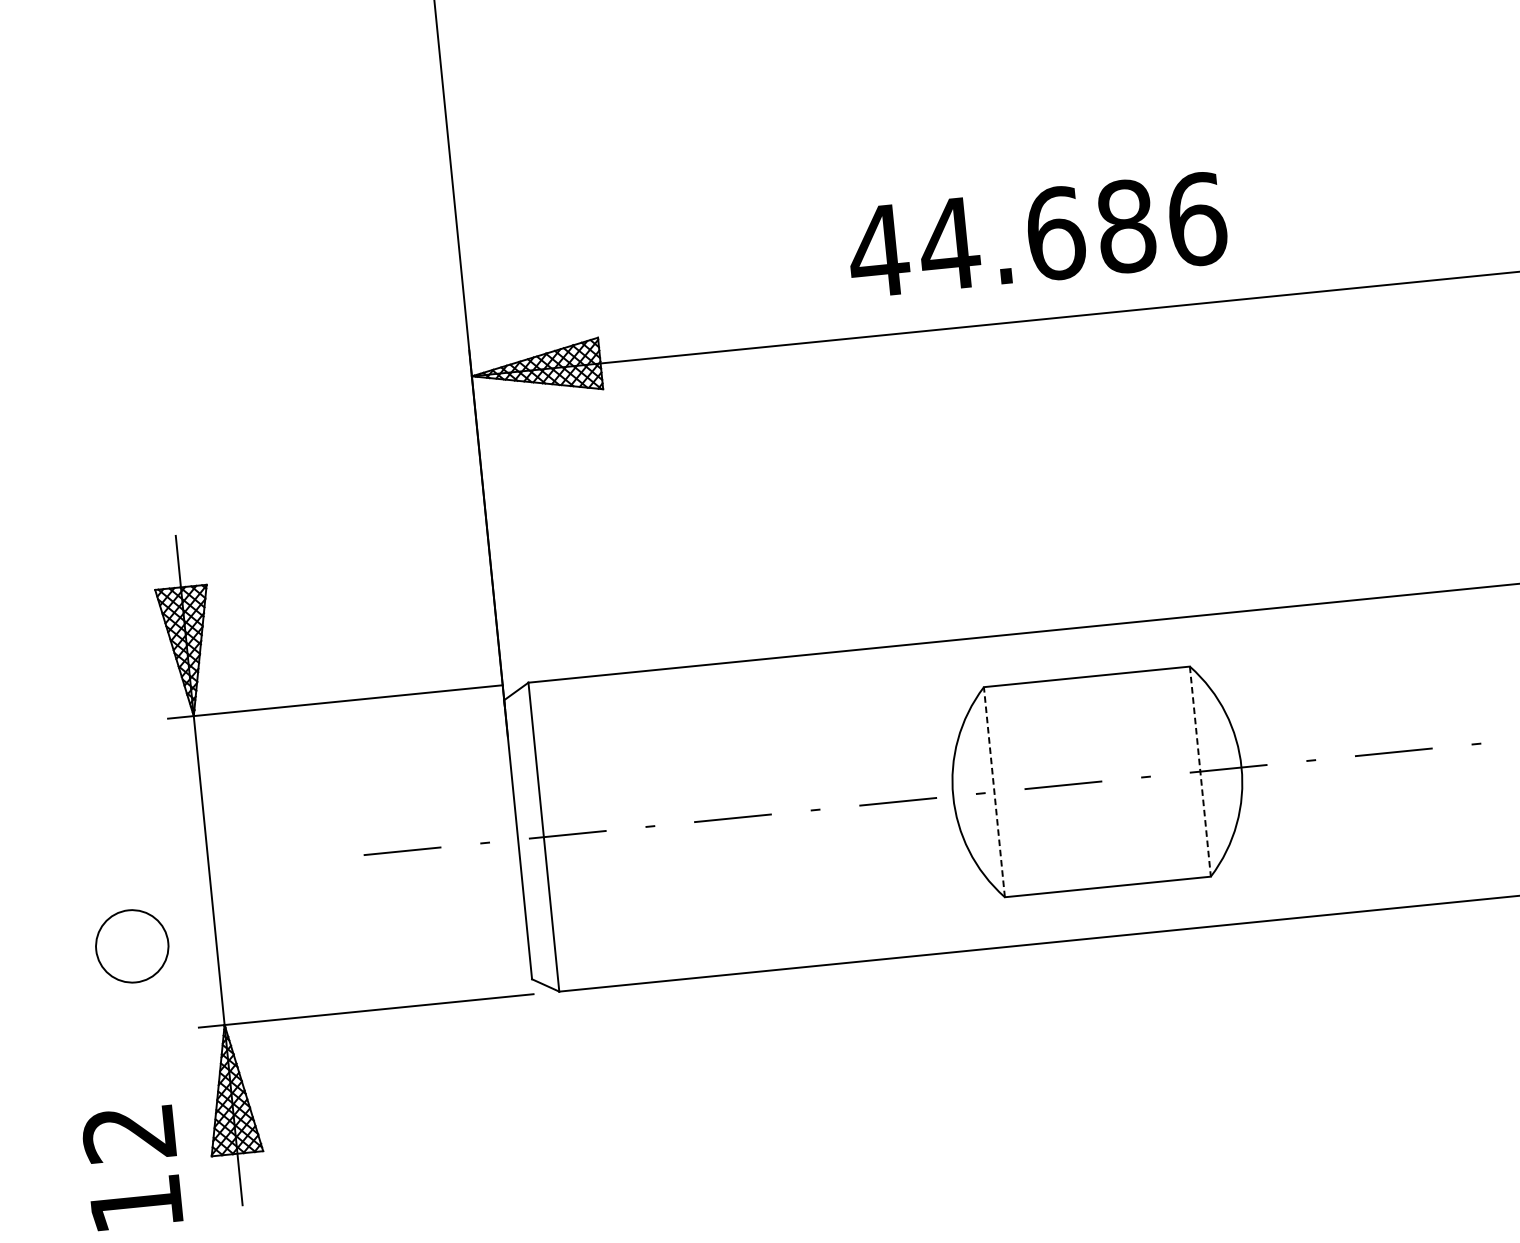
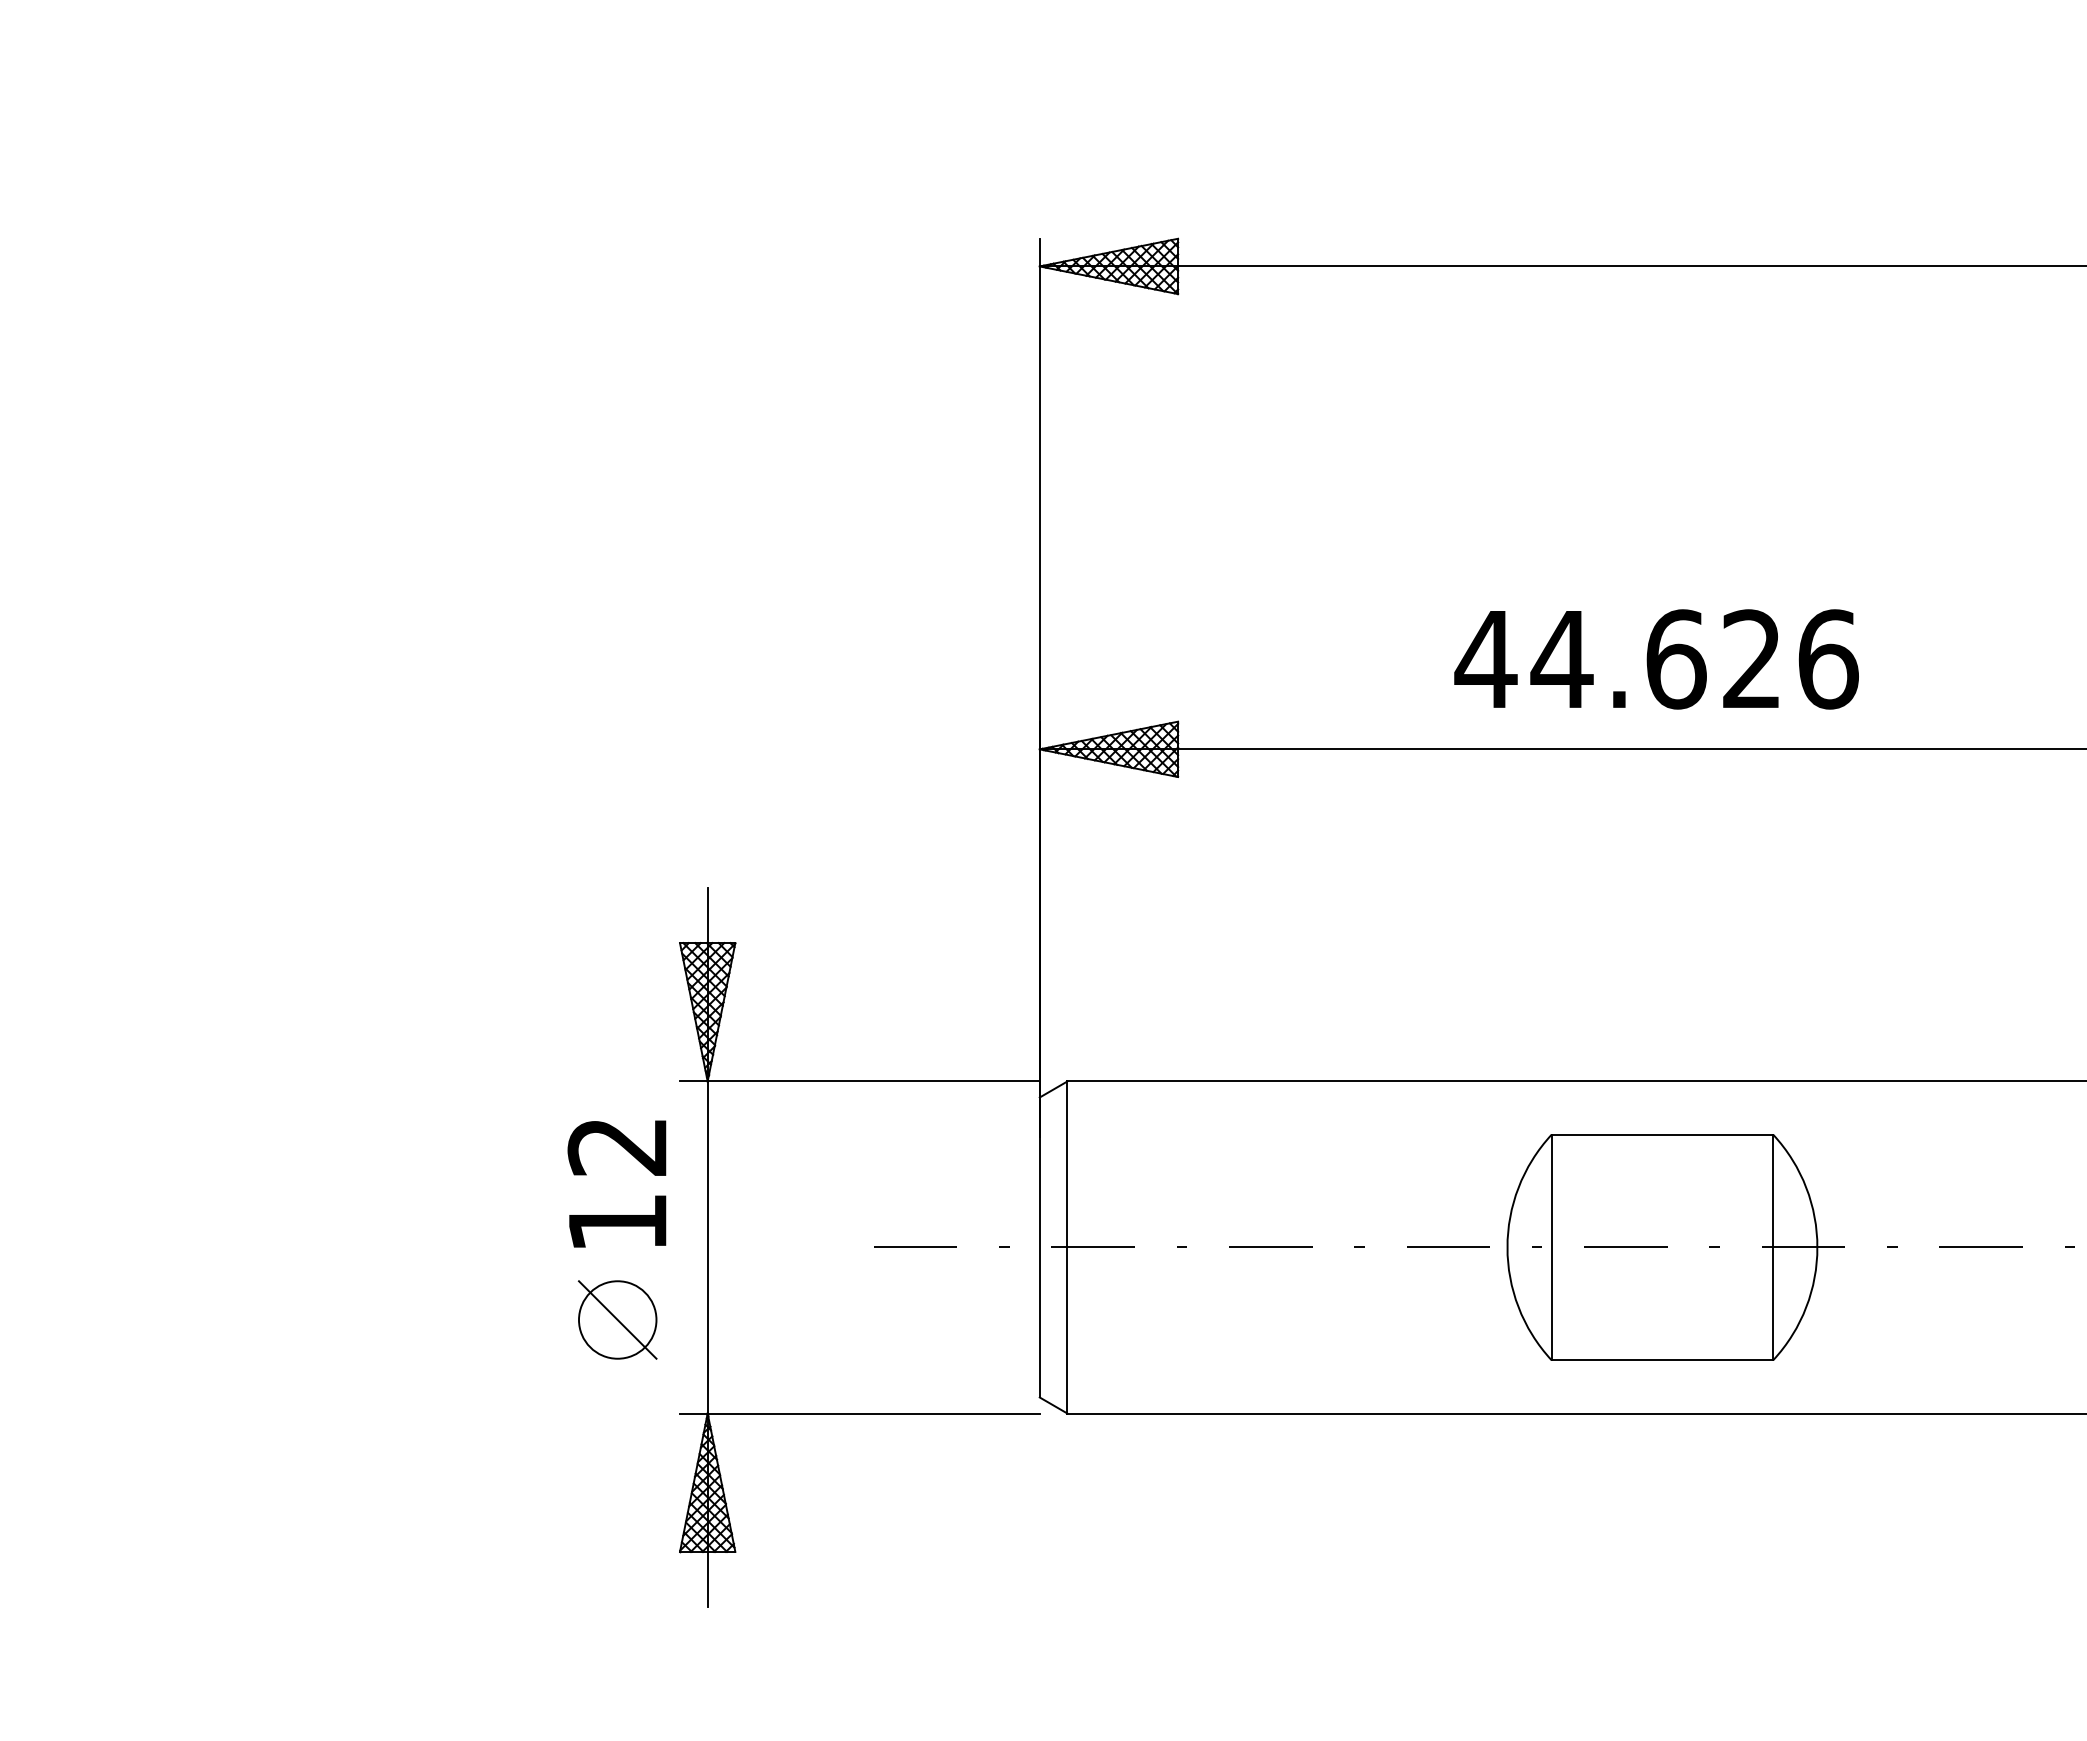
text: (1126, 226) -> (1752, 659), 44.686 -> 44.626
line: (1200, 771) -> (1773, 1247), dashed -> solid
line: (994, 792) -> (1551, 1247), dashed -> solid
line: (132, 945) -> (617, 1319), added
text: (131, 1167) -> (616, 1183), moved

